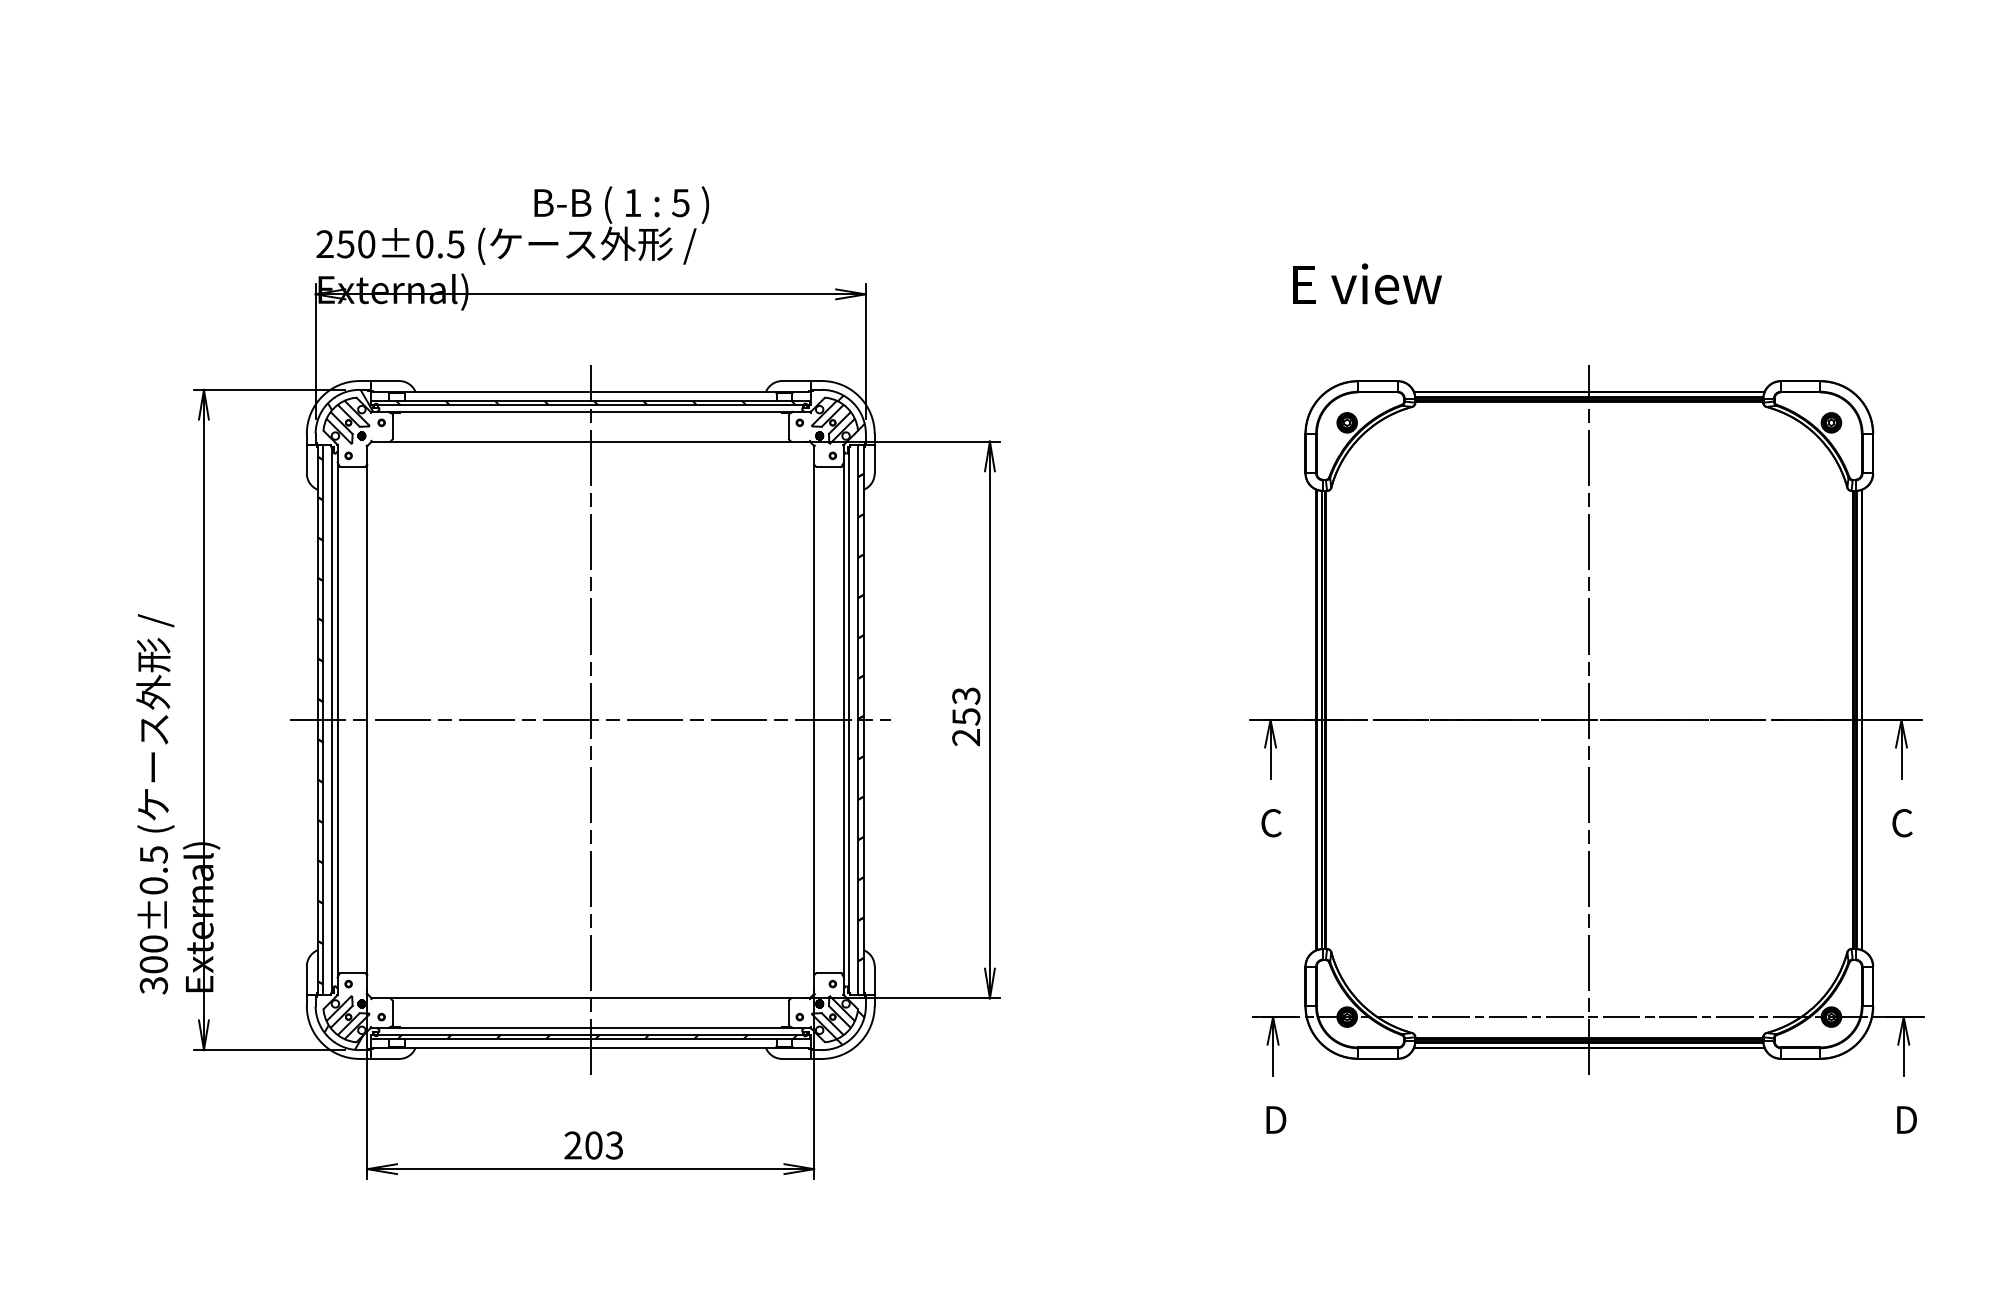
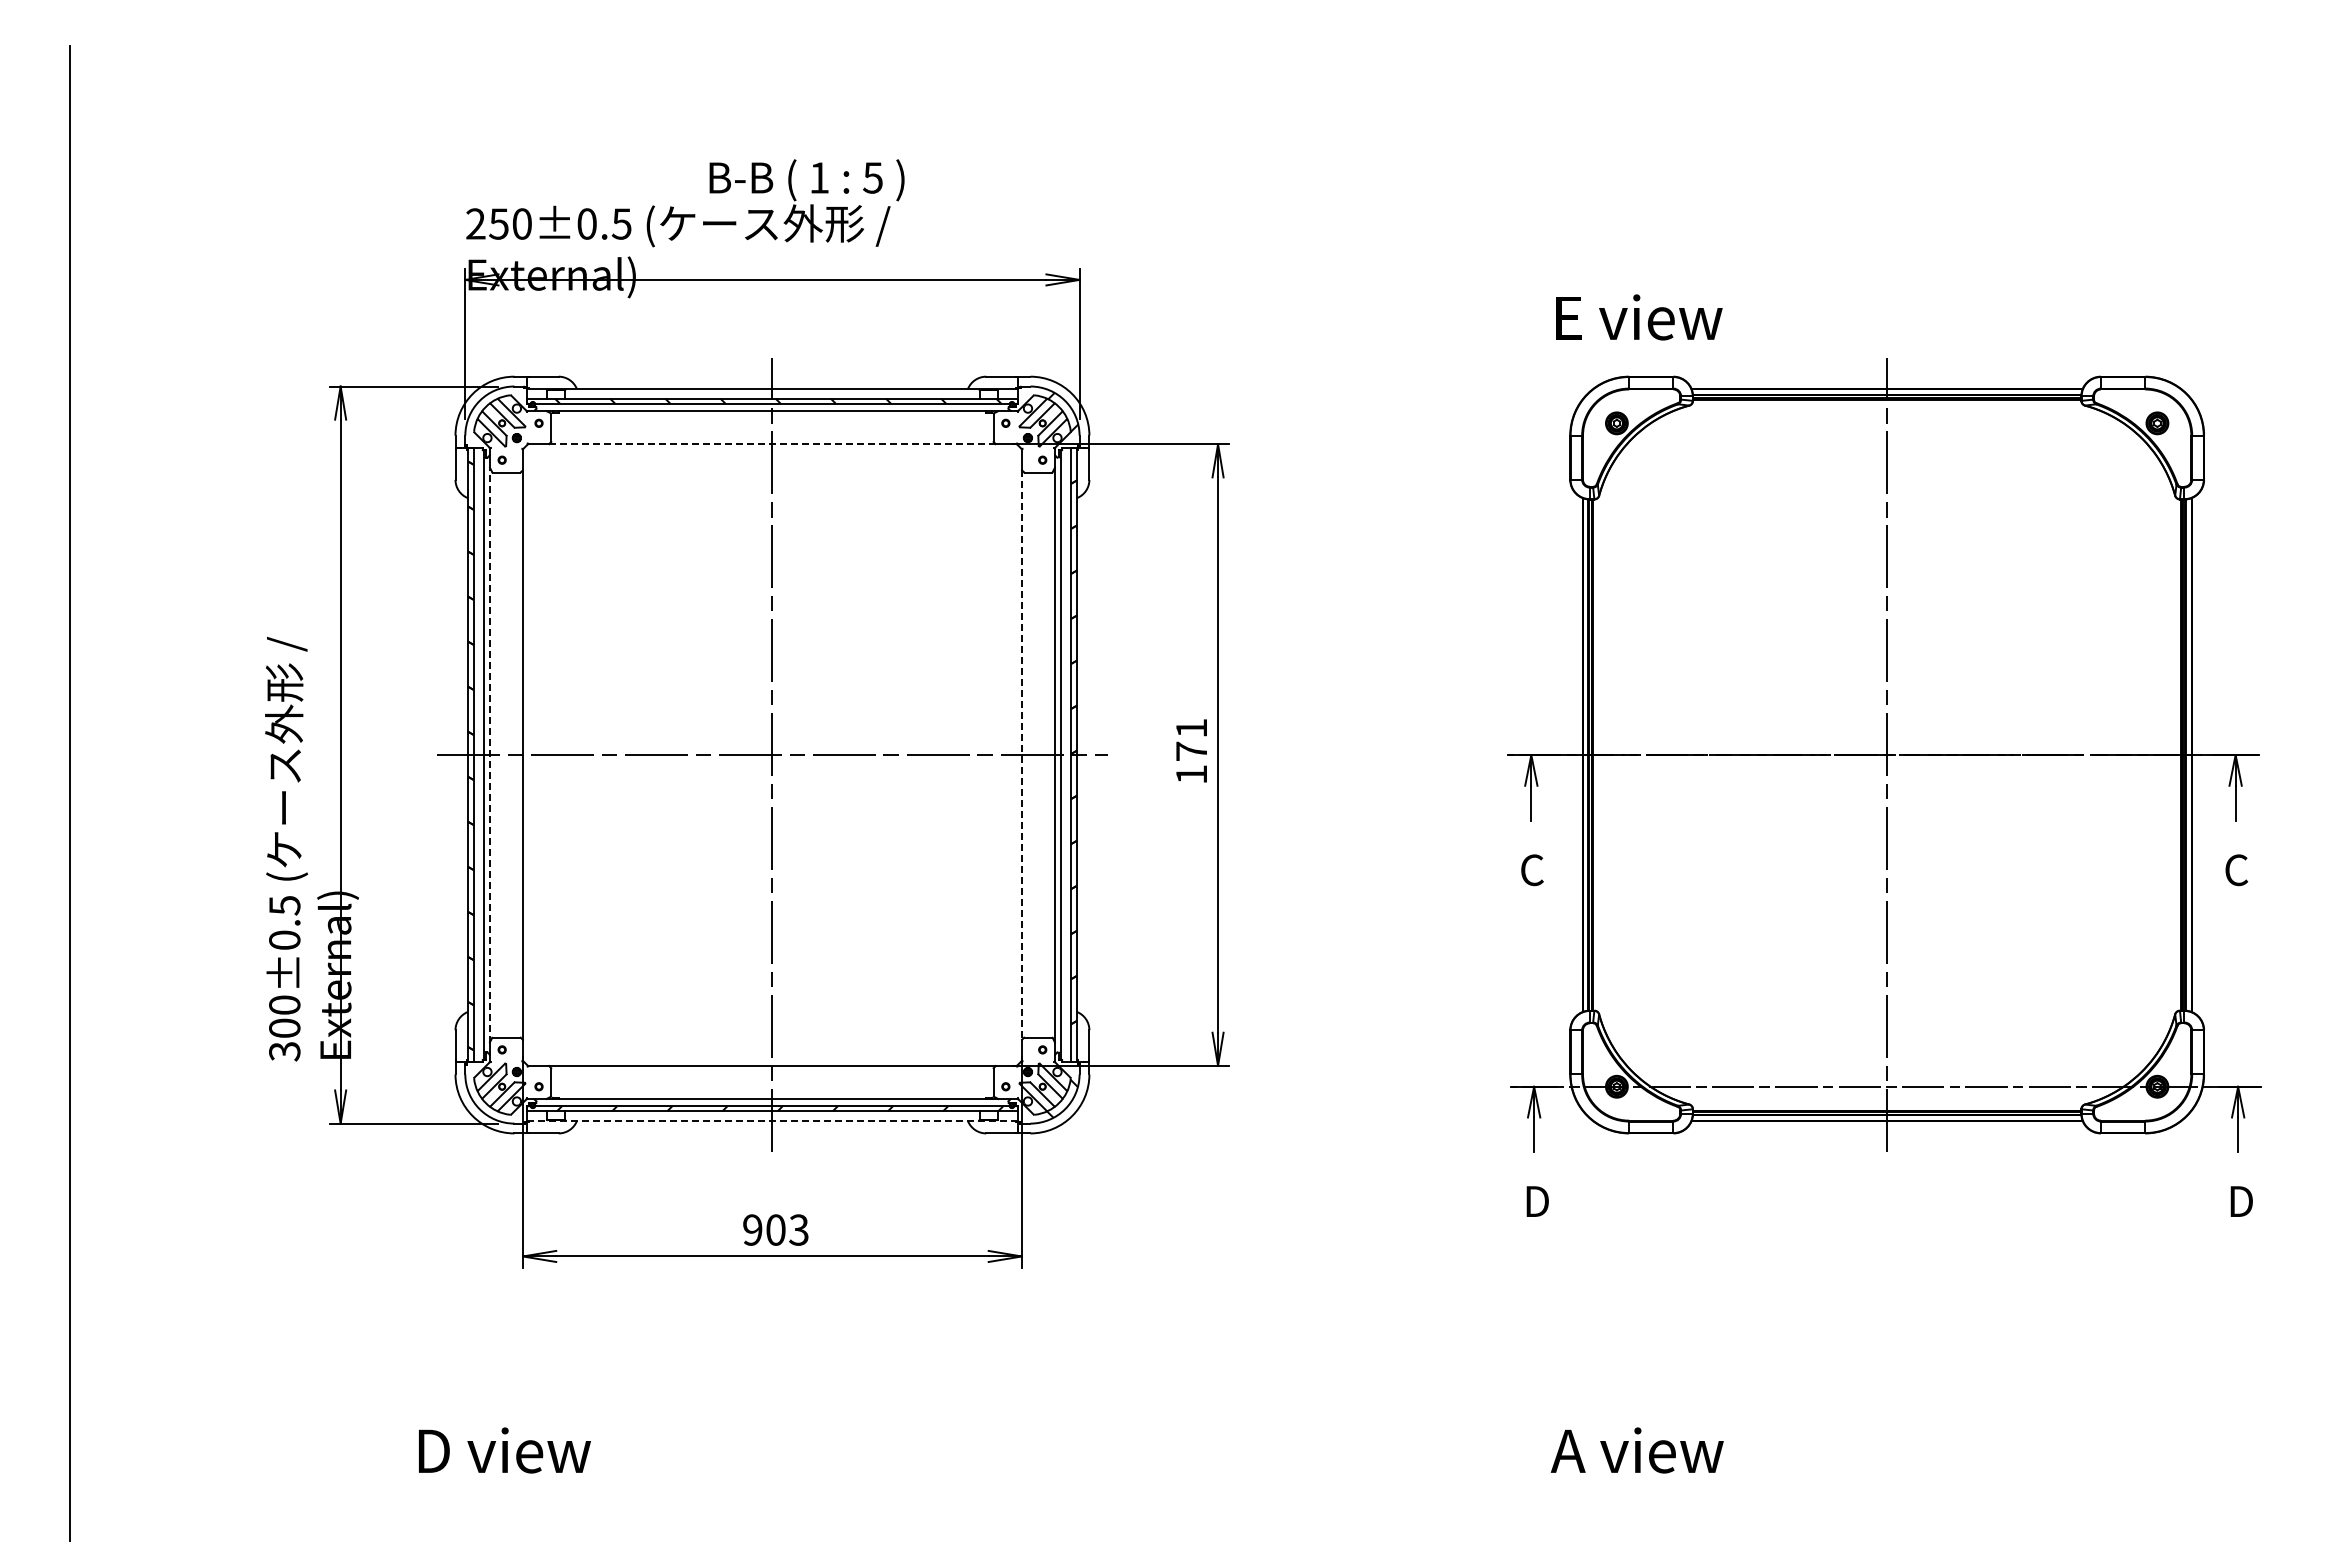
text: (1367, 284) -> (1639, 317), moved
hatch: (350, 400) -> (504, 398), removed
line: (590, 441) -> (772, 444), solid -> dashed
text: (966, 716) -> (1191, 751), 253 -> 171
line: (337, 720) -> (489, 755), solid -> dashed
line: (813, 720) -> (1021, 755), solid -> dashed
hatch: (343, 1037) -> (496, 1109), removed
line: (590, 1048) -> (772, 1121), solid -> dashed
text: (572, 1144) -> (752, 1229), 203 -> 903

